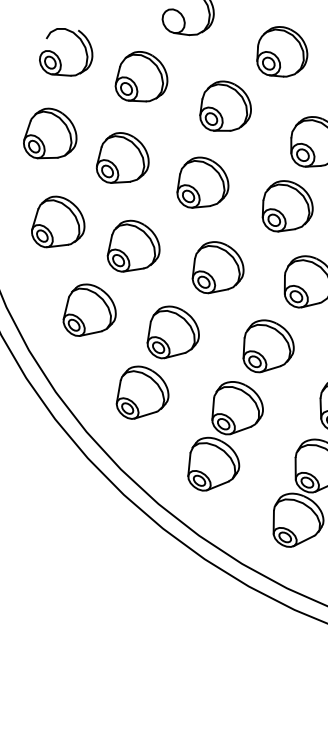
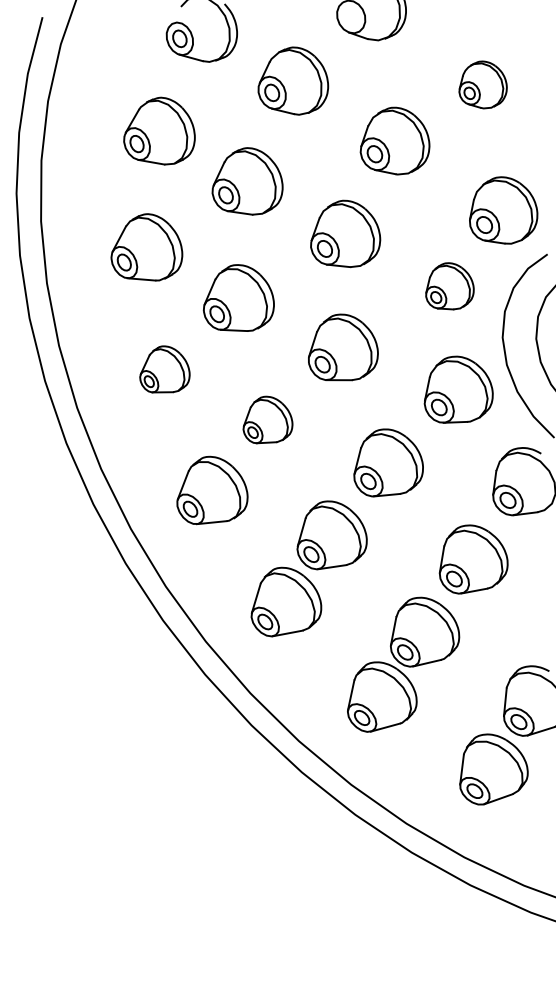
part: (280, 51) -> (482, 84), size x0.7
part: (286, 205) -> (449, 286), size x0.7
part: (87, 309) -> (164, 369), size x0.7
part: (171, 330) -> (267, 419), size x0.7

